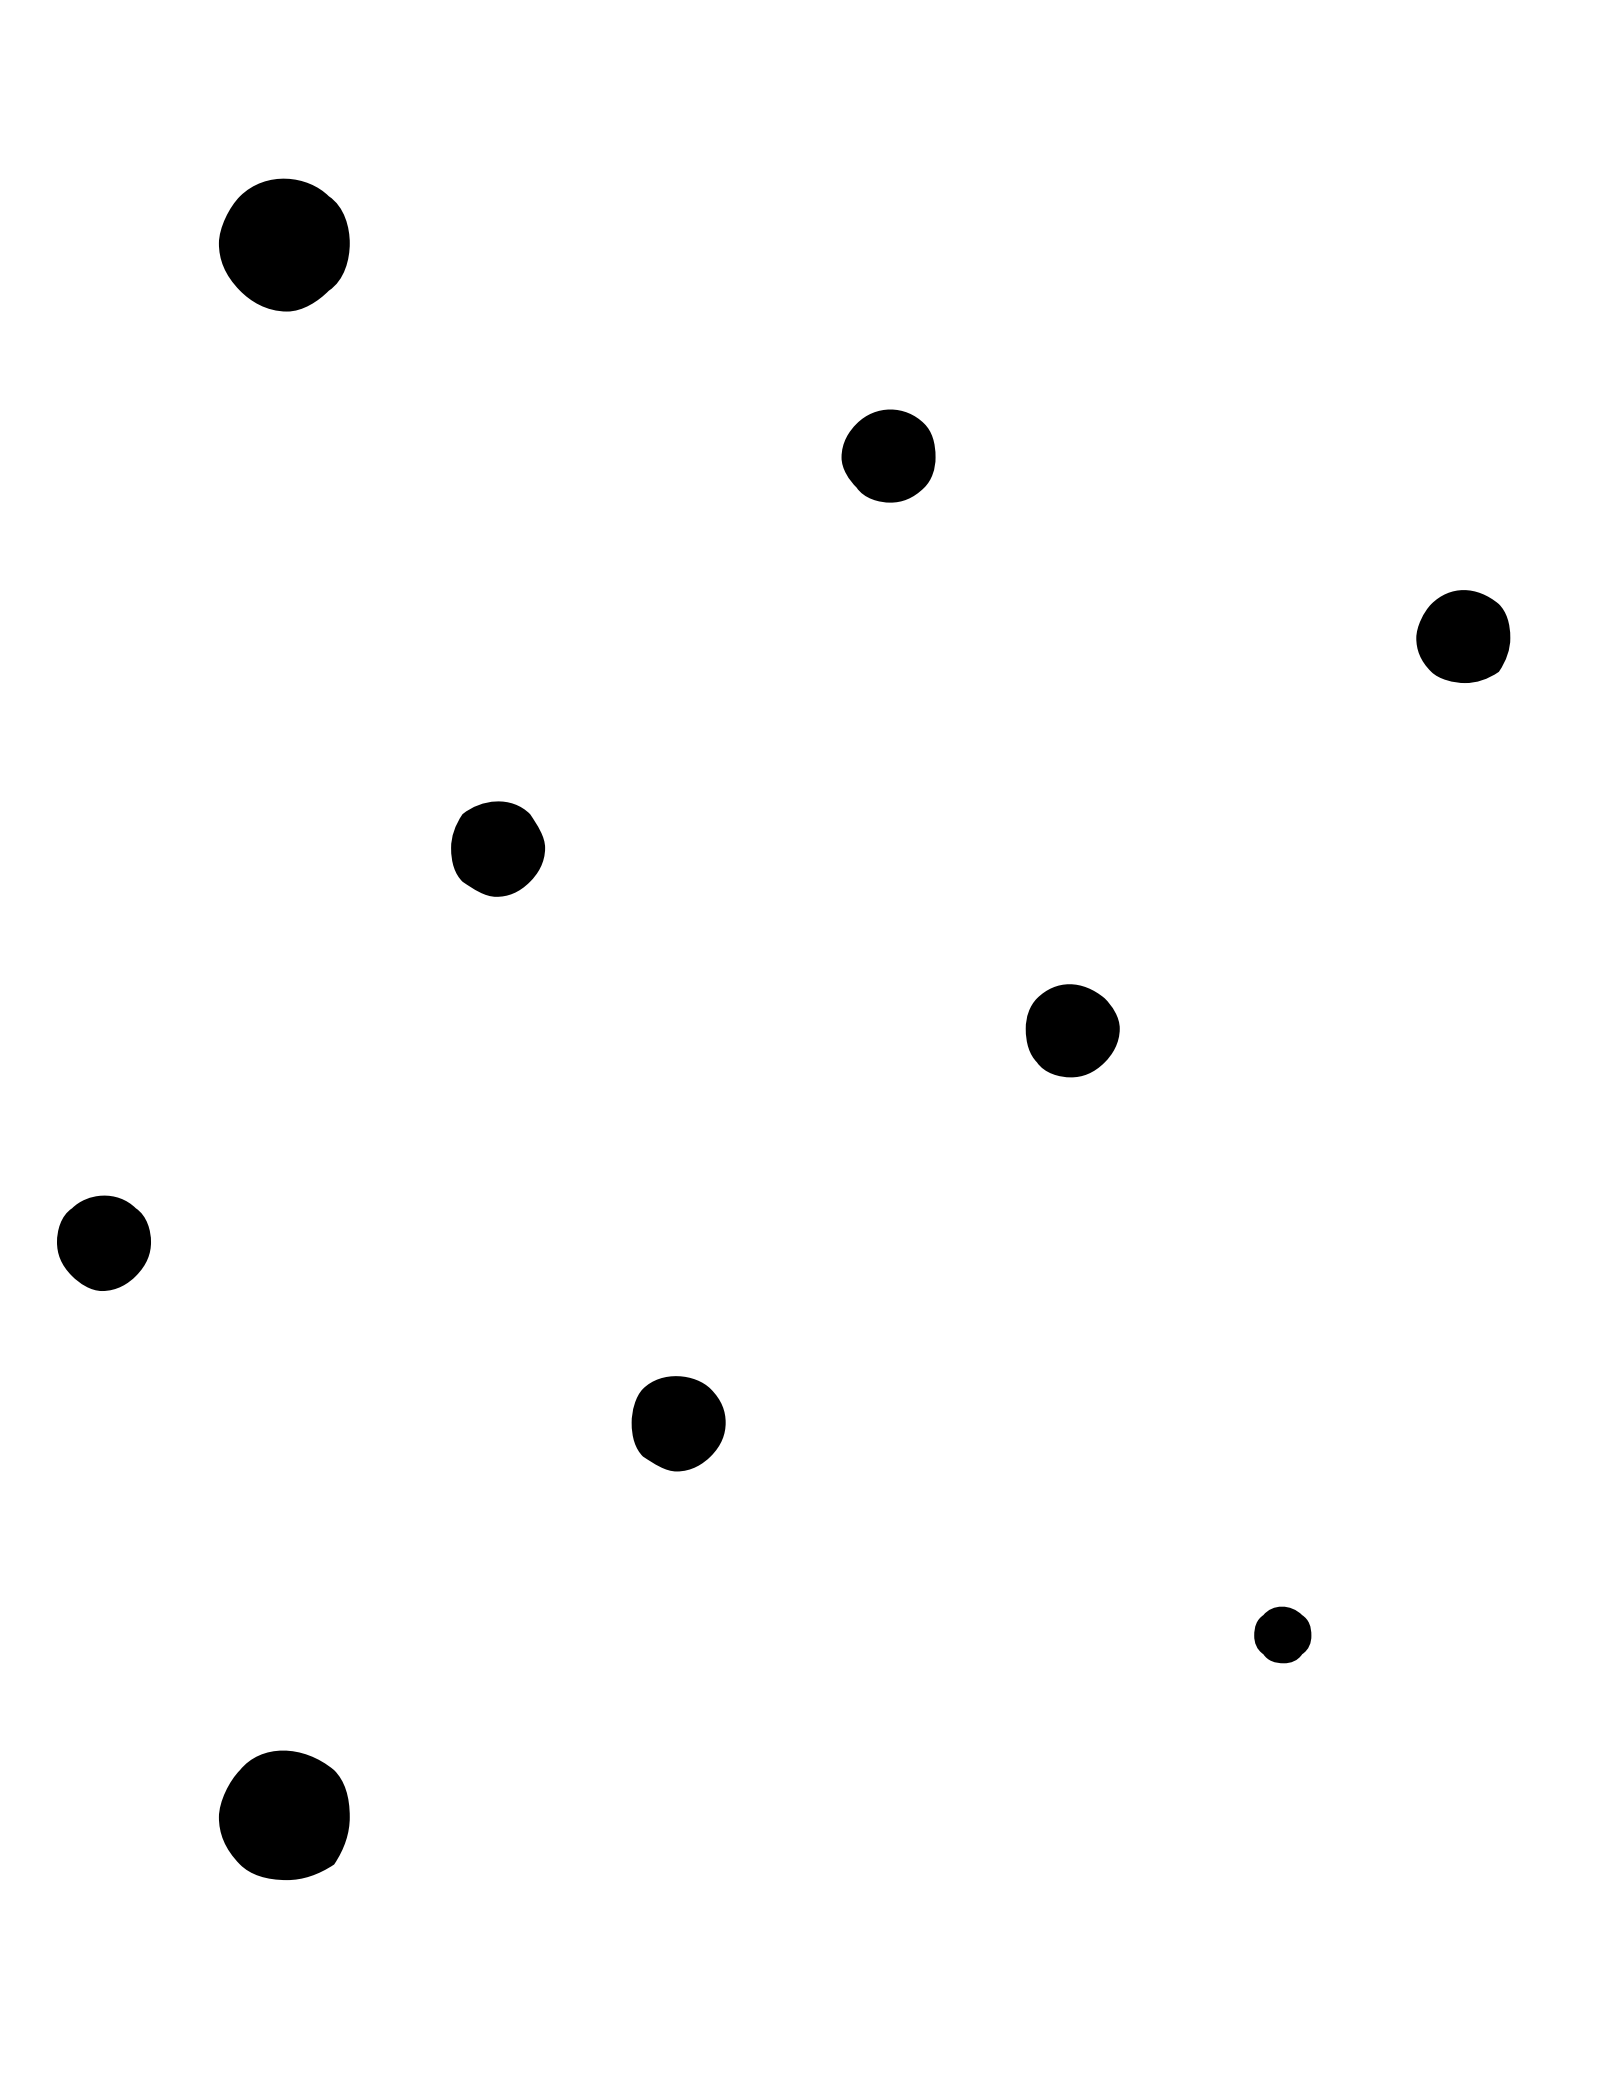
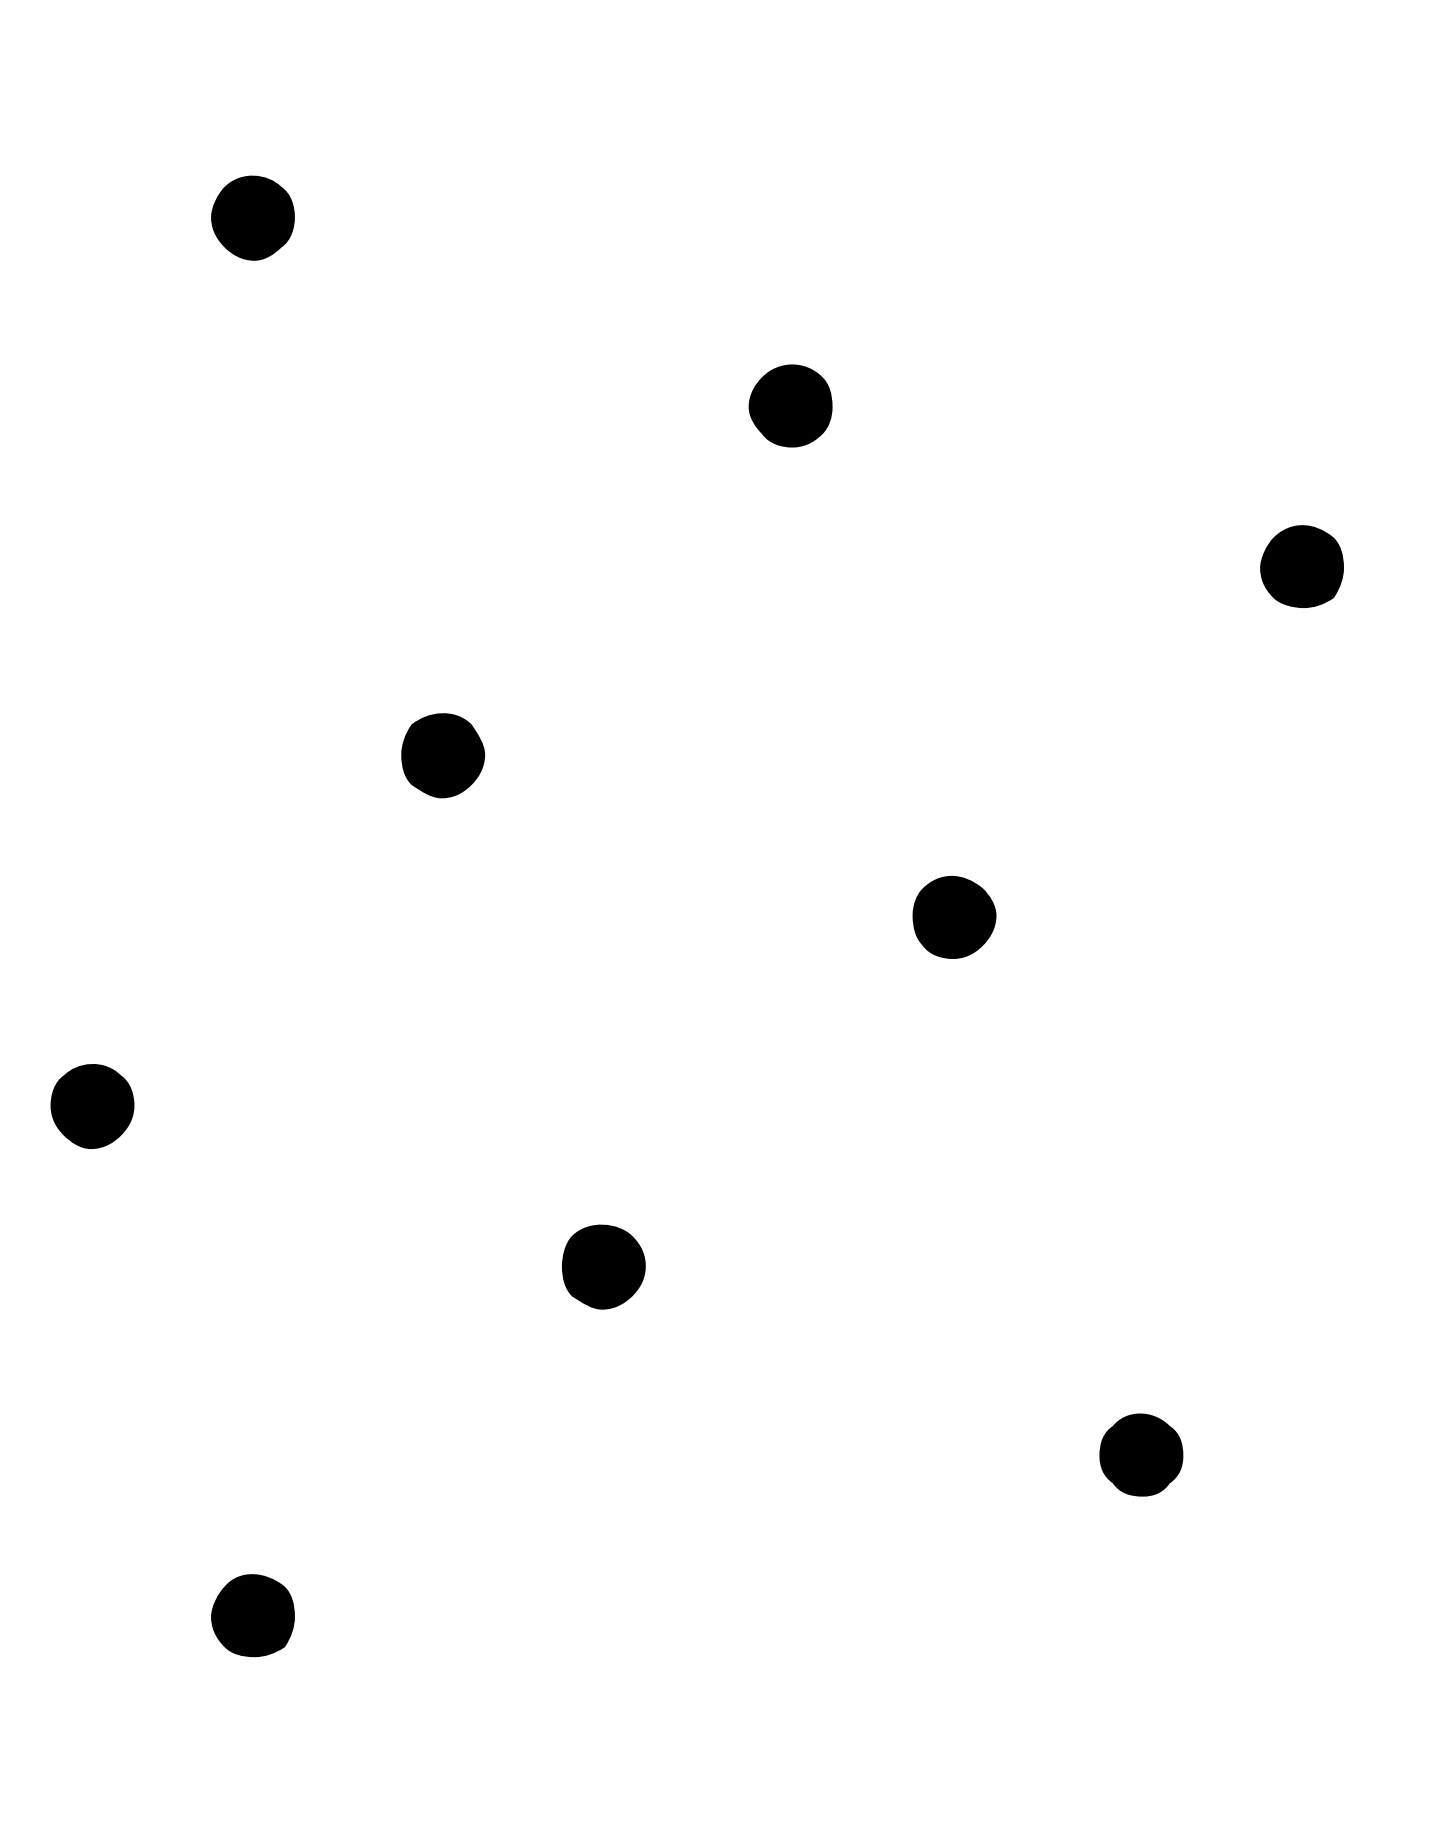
part: (283, 244) -> (252, 217), size x0.71
part: (1282, 1634) -> (1141, 1454), size x1.67
part: (283, 1815) -> (252, 1615), size x0.71

